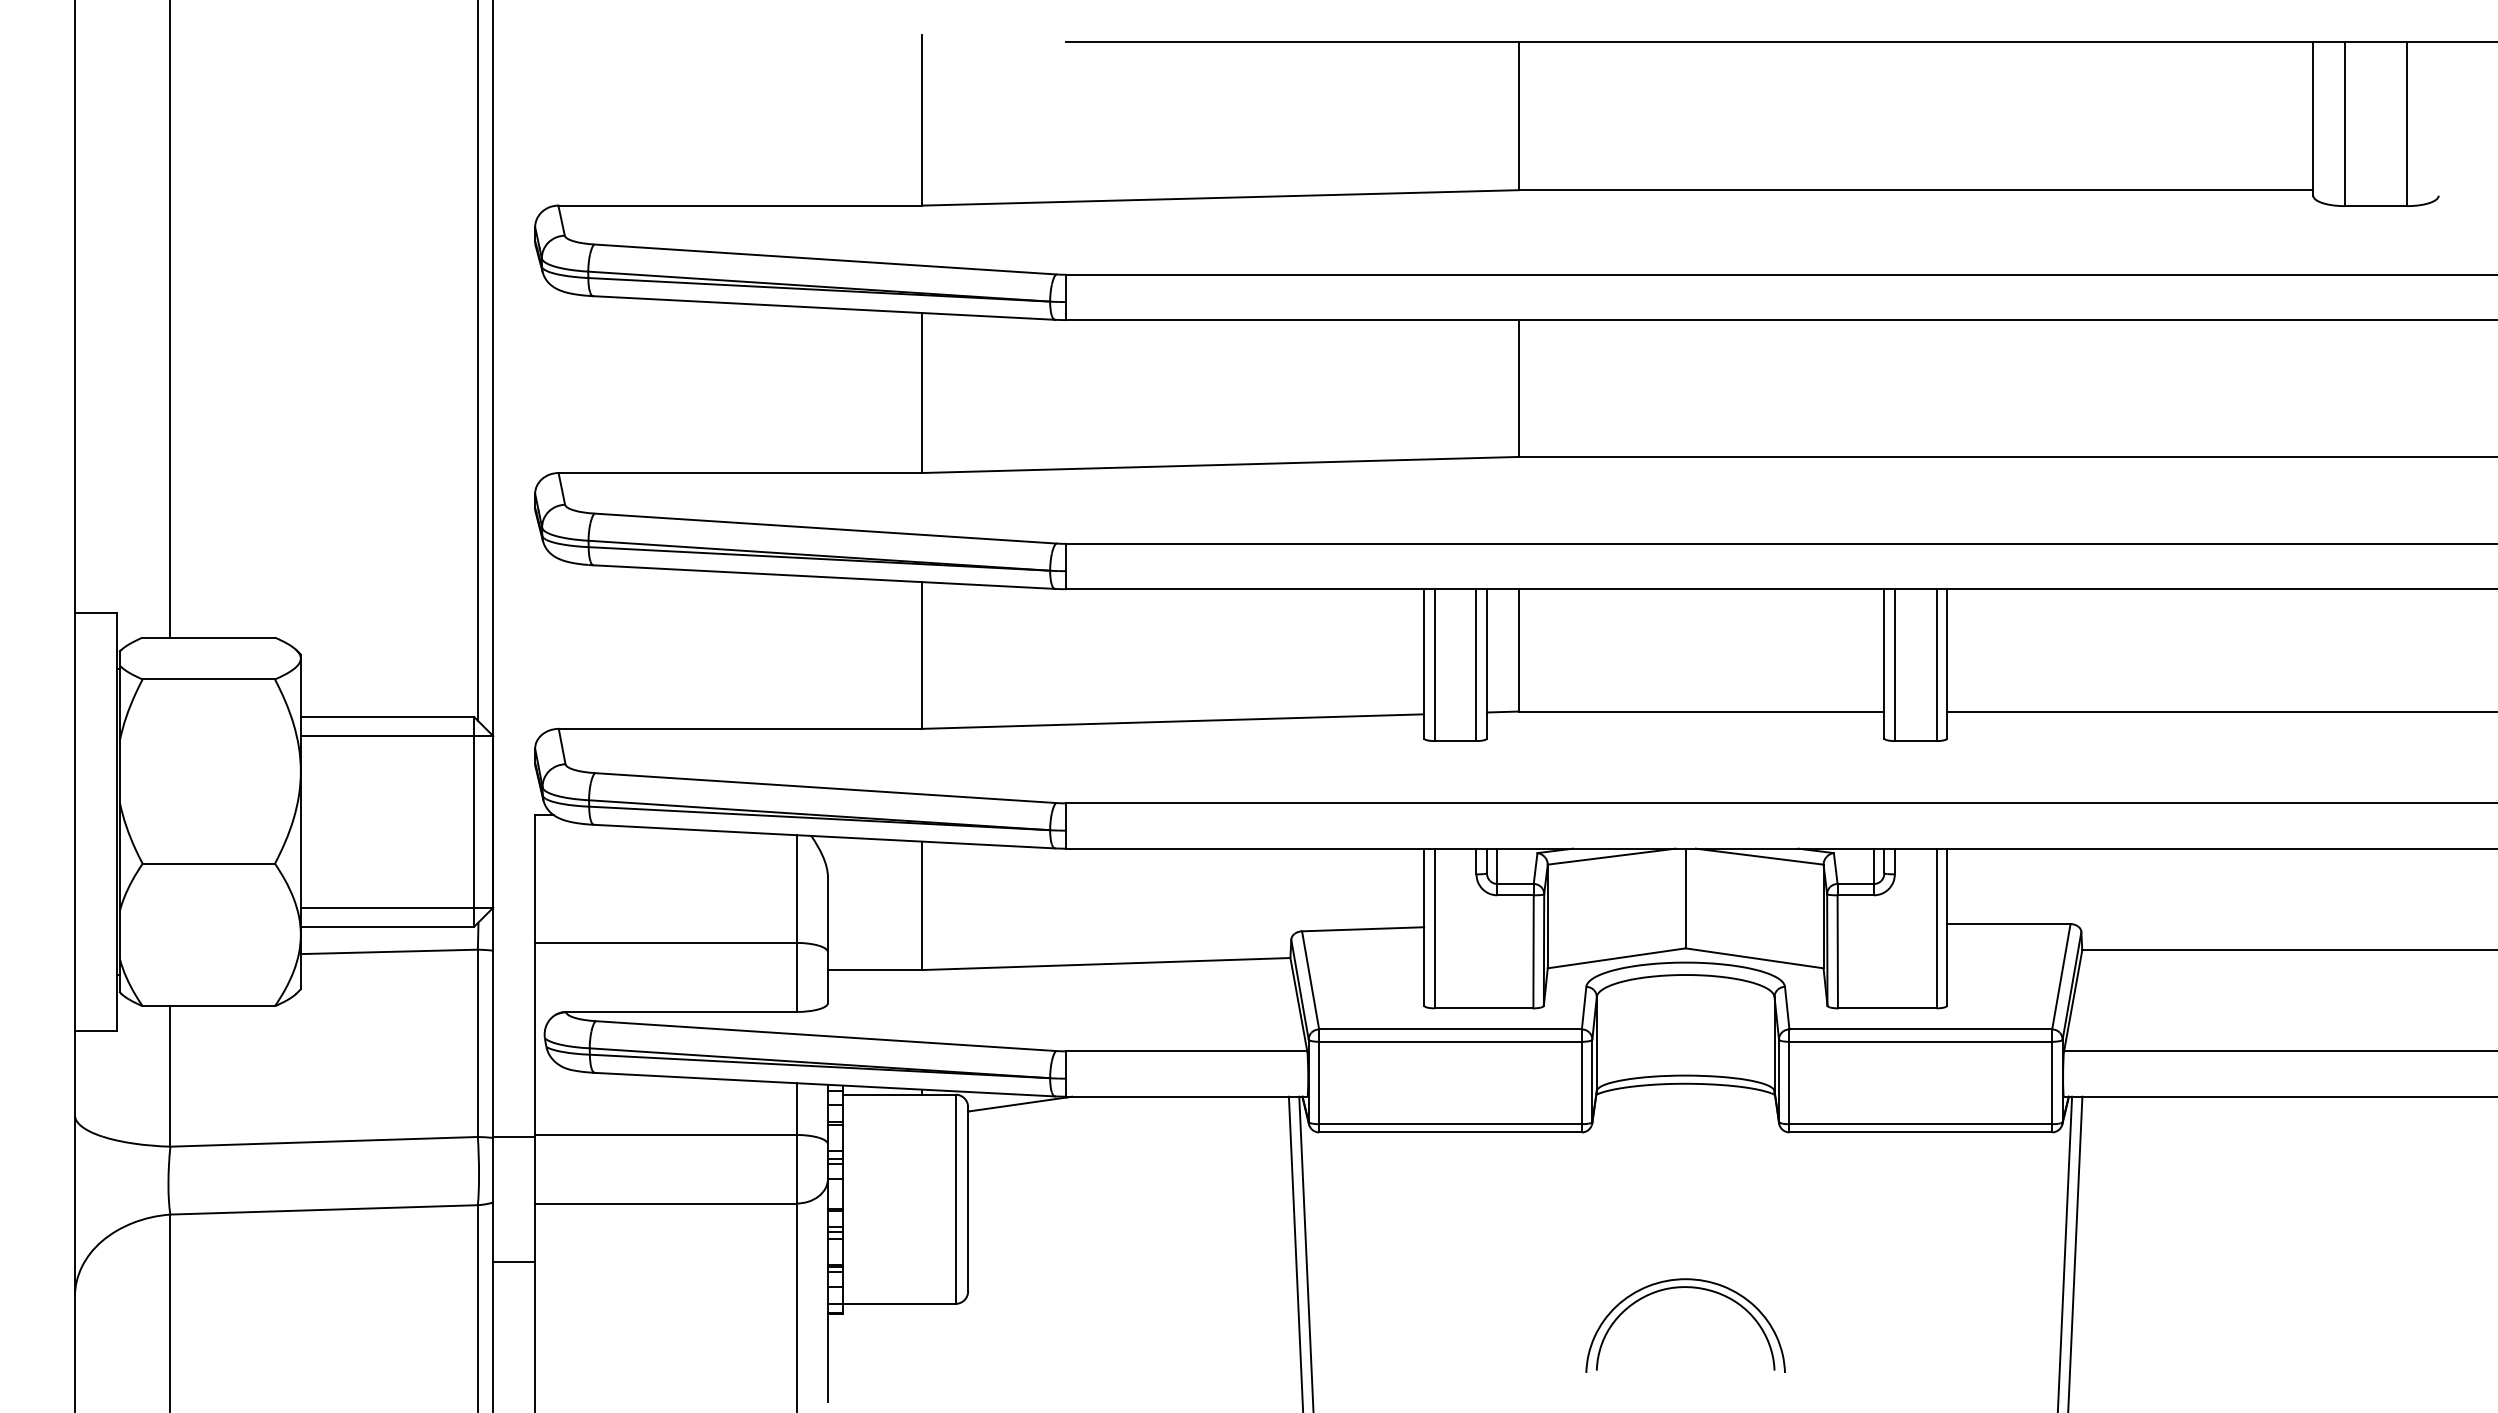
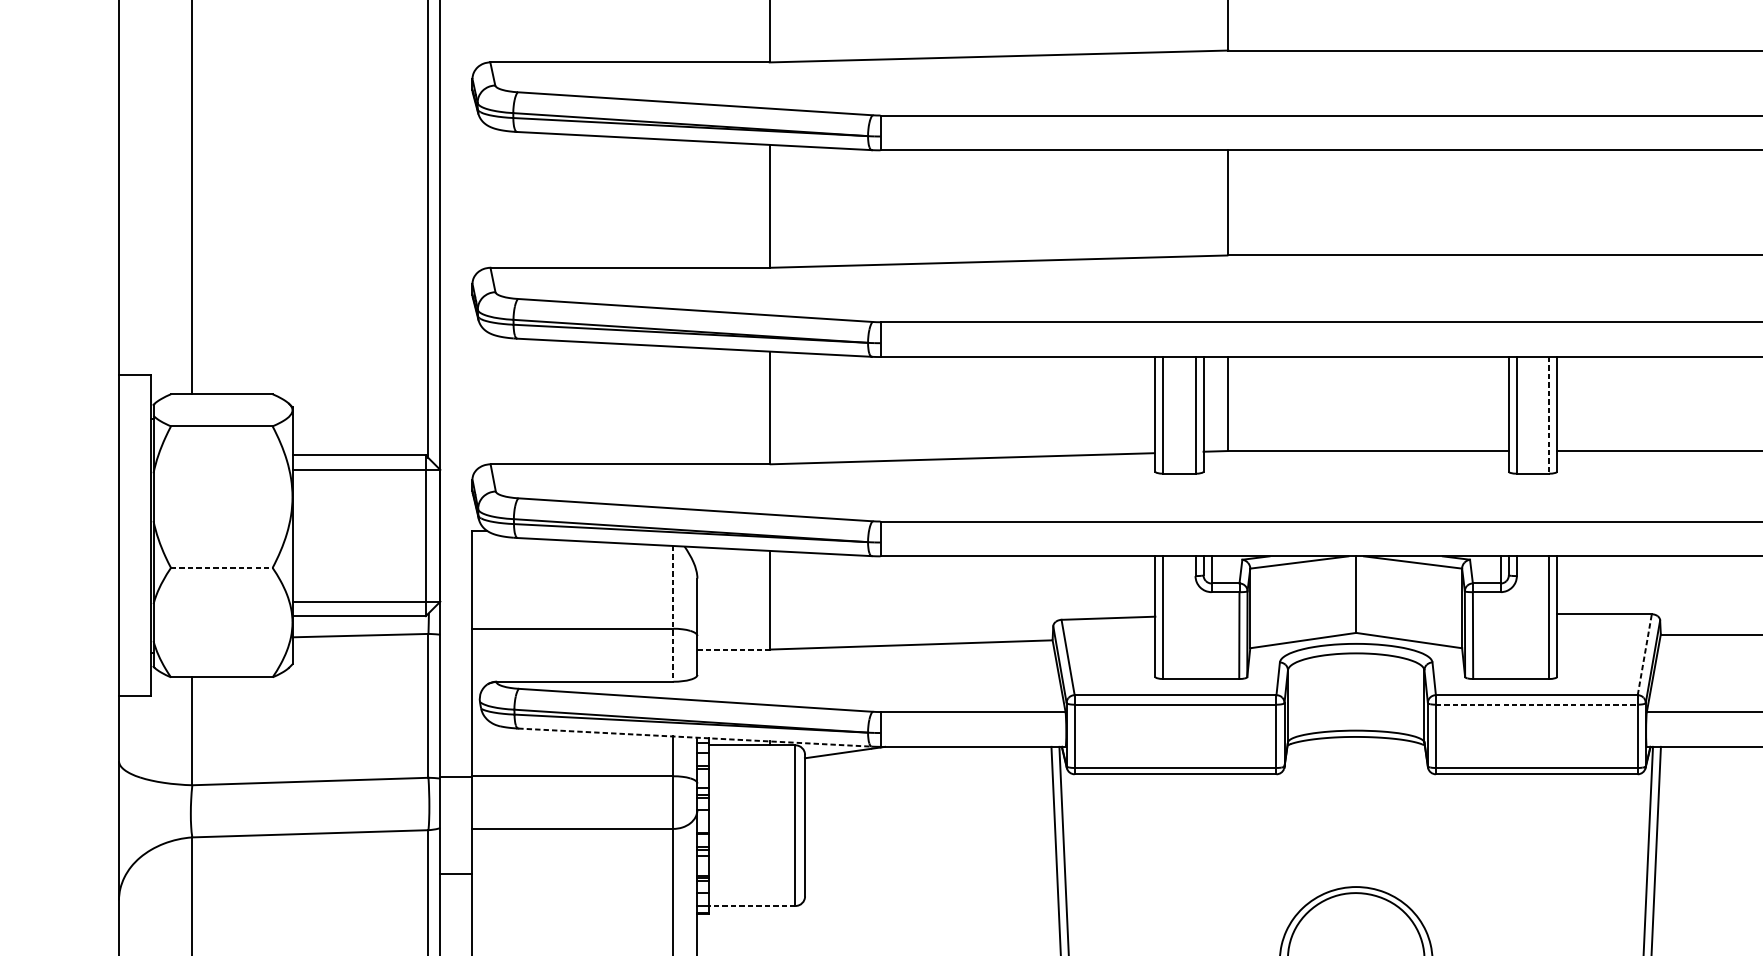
line: (1936, 665) -> (1548, 415), solid -> dashed
line: (209, 863) -> (222, 567), solid -> dashed
line: (796, 924) -> (673, 614), solid -> dashed
line: (875, 970) -> (733, 649), solid -> dashed
line: (2061, 976) -> (1644, 654), solid -> dashed
line: (1921, 1041) -> (1537, 704), solid -> dashed
line: (825, 1084) -> (695, 737), solid -> dashed
line: (898, 1303) -> (751, 905), solid -> dashed

